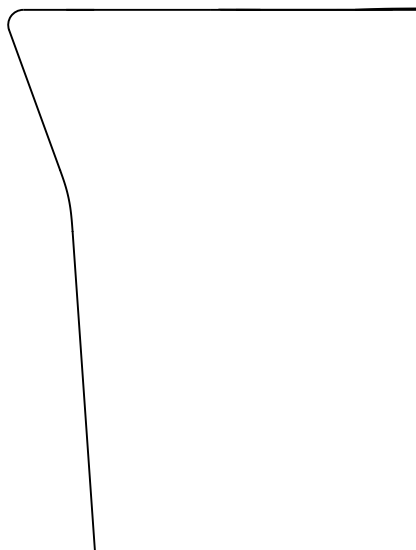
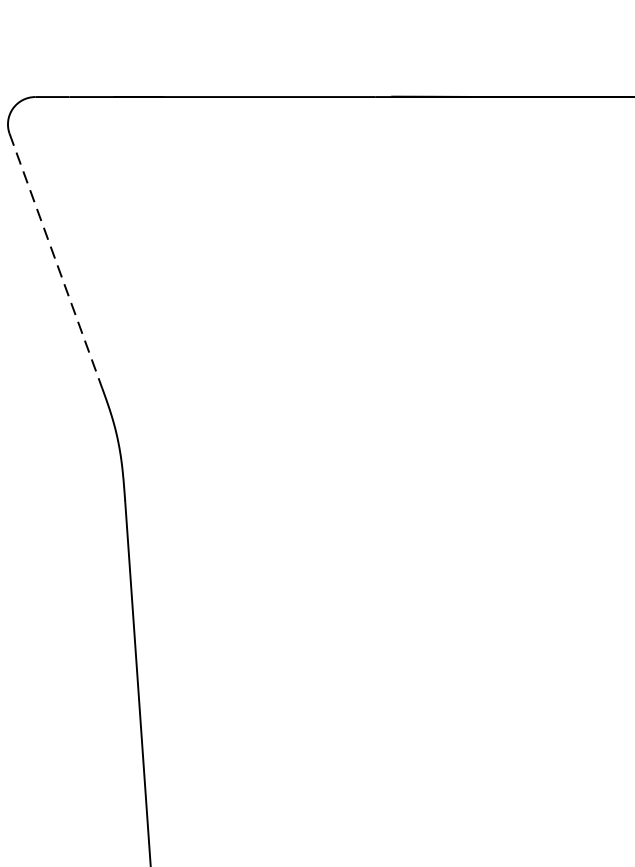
line: (34, 100) -> (55, 261), solid -> dashed

